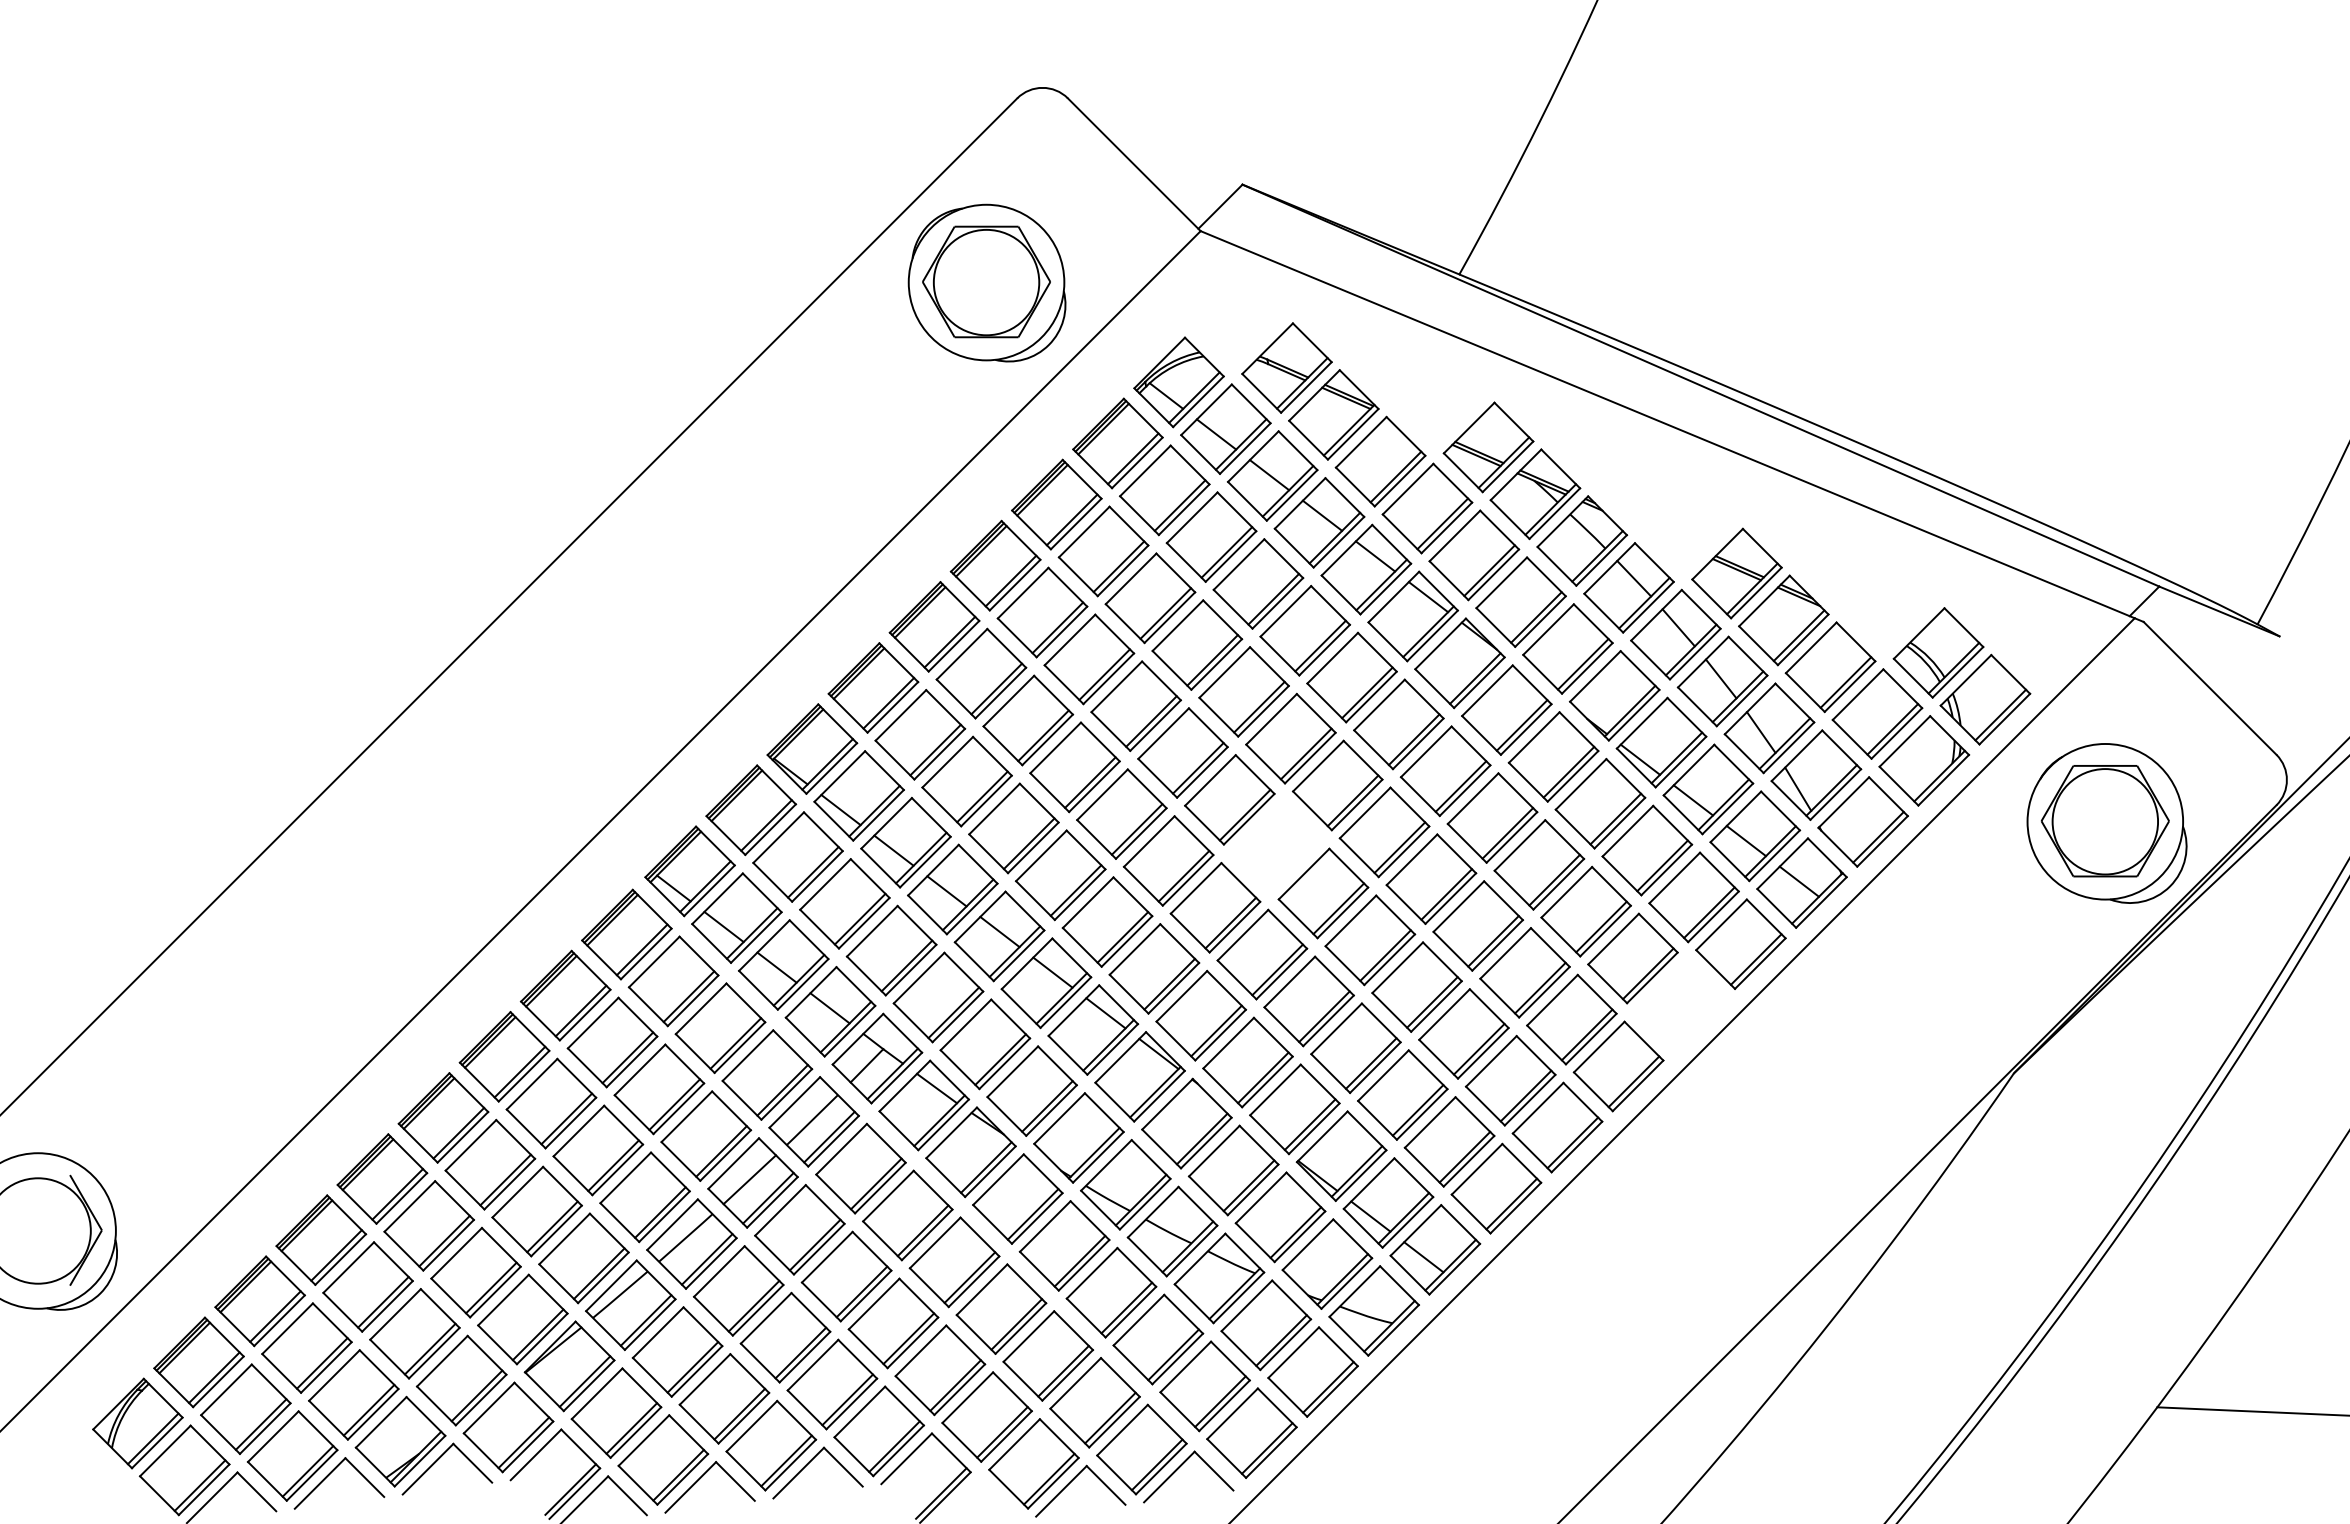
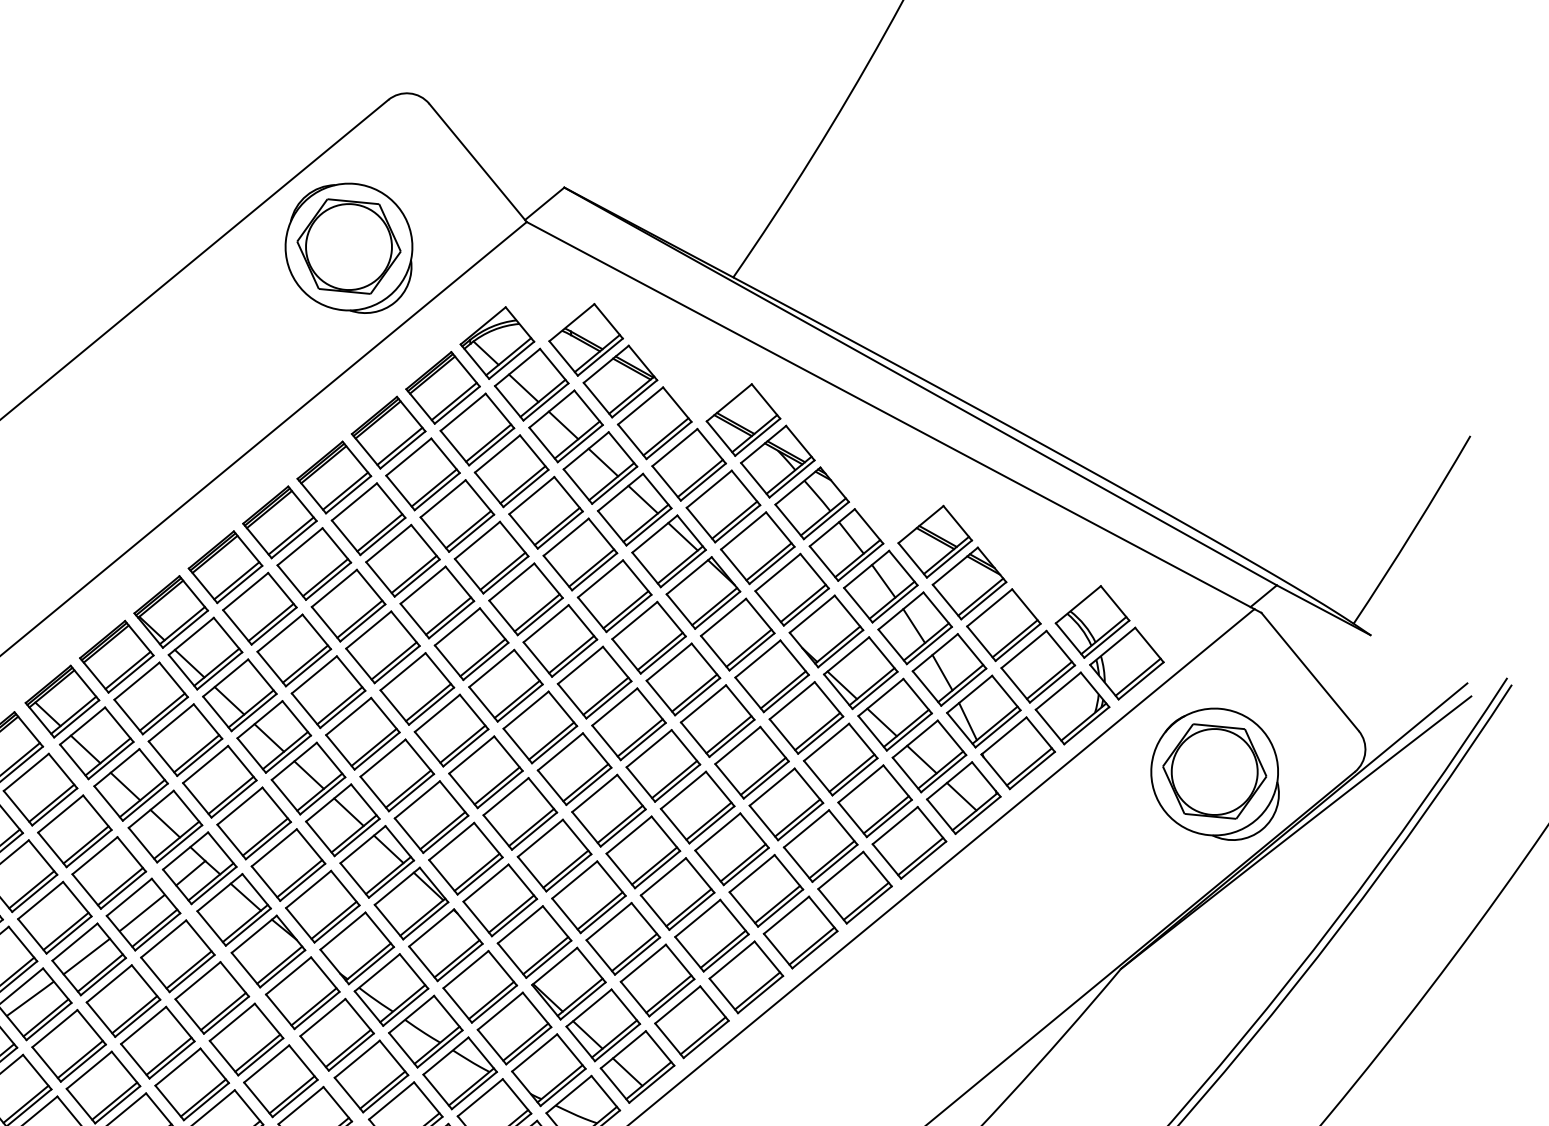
part: (1276, 846) -> (540, 727), added
part: (1679, 1005) -> (854, 887), added

